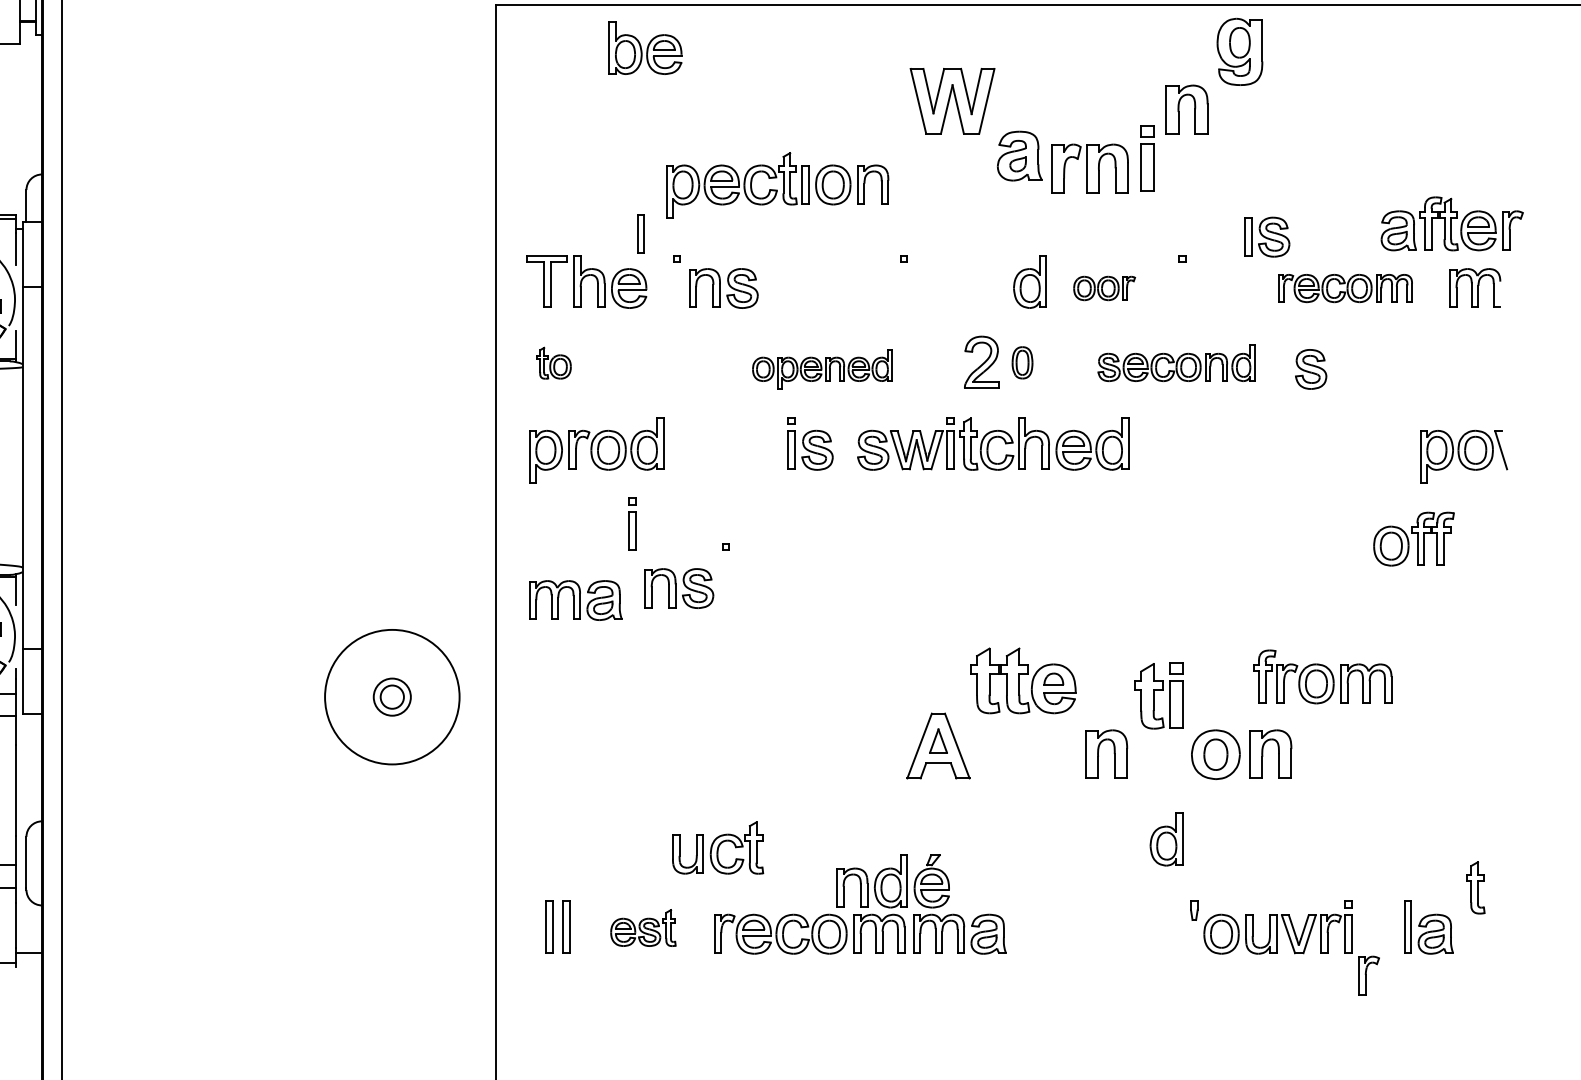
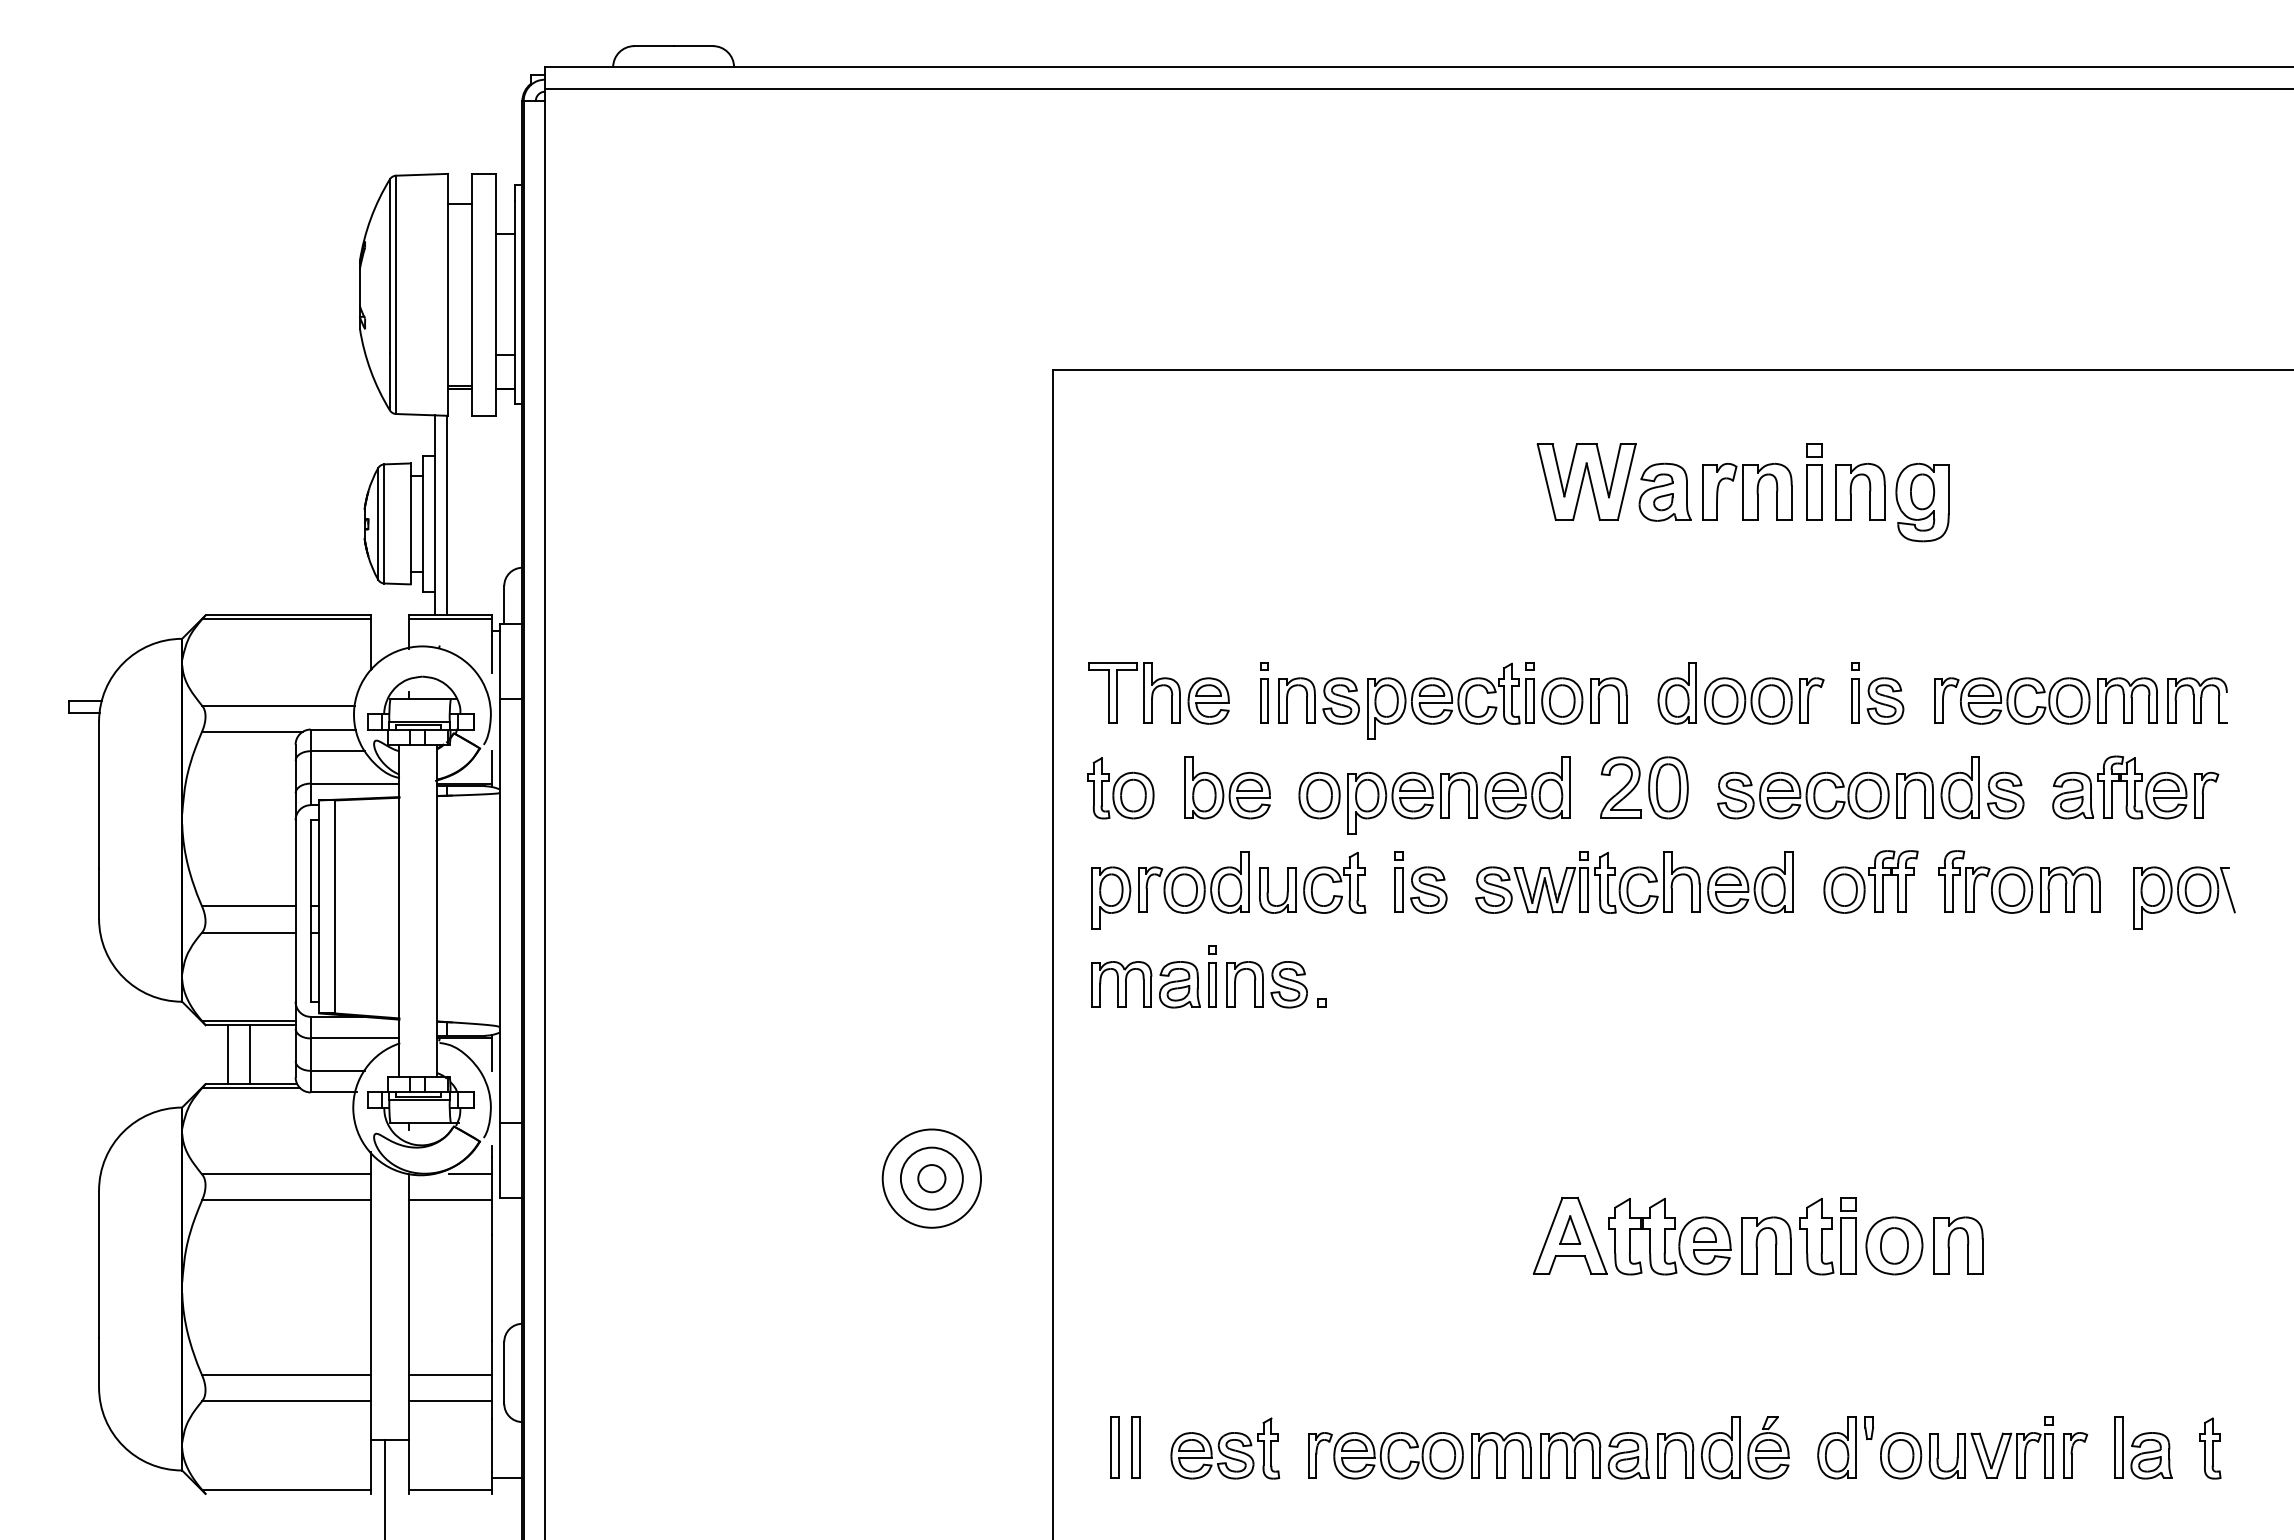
part: (645, 47) -> (1227, 787), moved
part: (1239, 51) -> (1922, 502), moved
part: (1019, 155) -> (1664, 491), moved
part: (1147, 158) -> (1814, 481), moved
part: (1090, 168) -> (1747, 491), moved
part: (777, 184) -> (1497, 700), moved
part: (1452, 223) -> (2135, 787), moved
part: (640, 233) -> (1264, 700), moved
part: (1267, 236) -> (1877, 700), moved
part: (1104, 288) -> (1764, 700), size x1.67
part: (1345, 288) -> (2045, 700), size x1.43
part: (1022, 362) -> (1668, 787), size x1.67
part: (1176, 362) -> (1848, 787), size x1.43
part: (553, 363) -> (1120, 788), size x1.67
part: (822, 369) -> (1434, 795), size x1.67
part: (1413, 538) -> (1870, 881), moved
part: (678, 588) -> (1266, 984), moved
part: (575, 600) -> (1145, 984), moved
part: (1322, 676) -> (2019, 881), moved
part: (1023, 680) -> (1669, 1236), moved
part: (1158, 696) -> (1827, 1236), moved
circle: (391, 697) -> (931, 1178), size x0.62
circle: (391, 697) -> (931, 1178), size x1.43
part: (1166, 839) -> (1836, 1447), moved
part: (717, 847) -> (1312, 882), moved
part: (893, 880) -> (1723, 1447), moved
part: (1476, 887) -> (2210, 1448), moved
part: (643, 928) -> (1225, 1448), size x1.43
part: (1369, 975) -> (2075, 1455), moved

